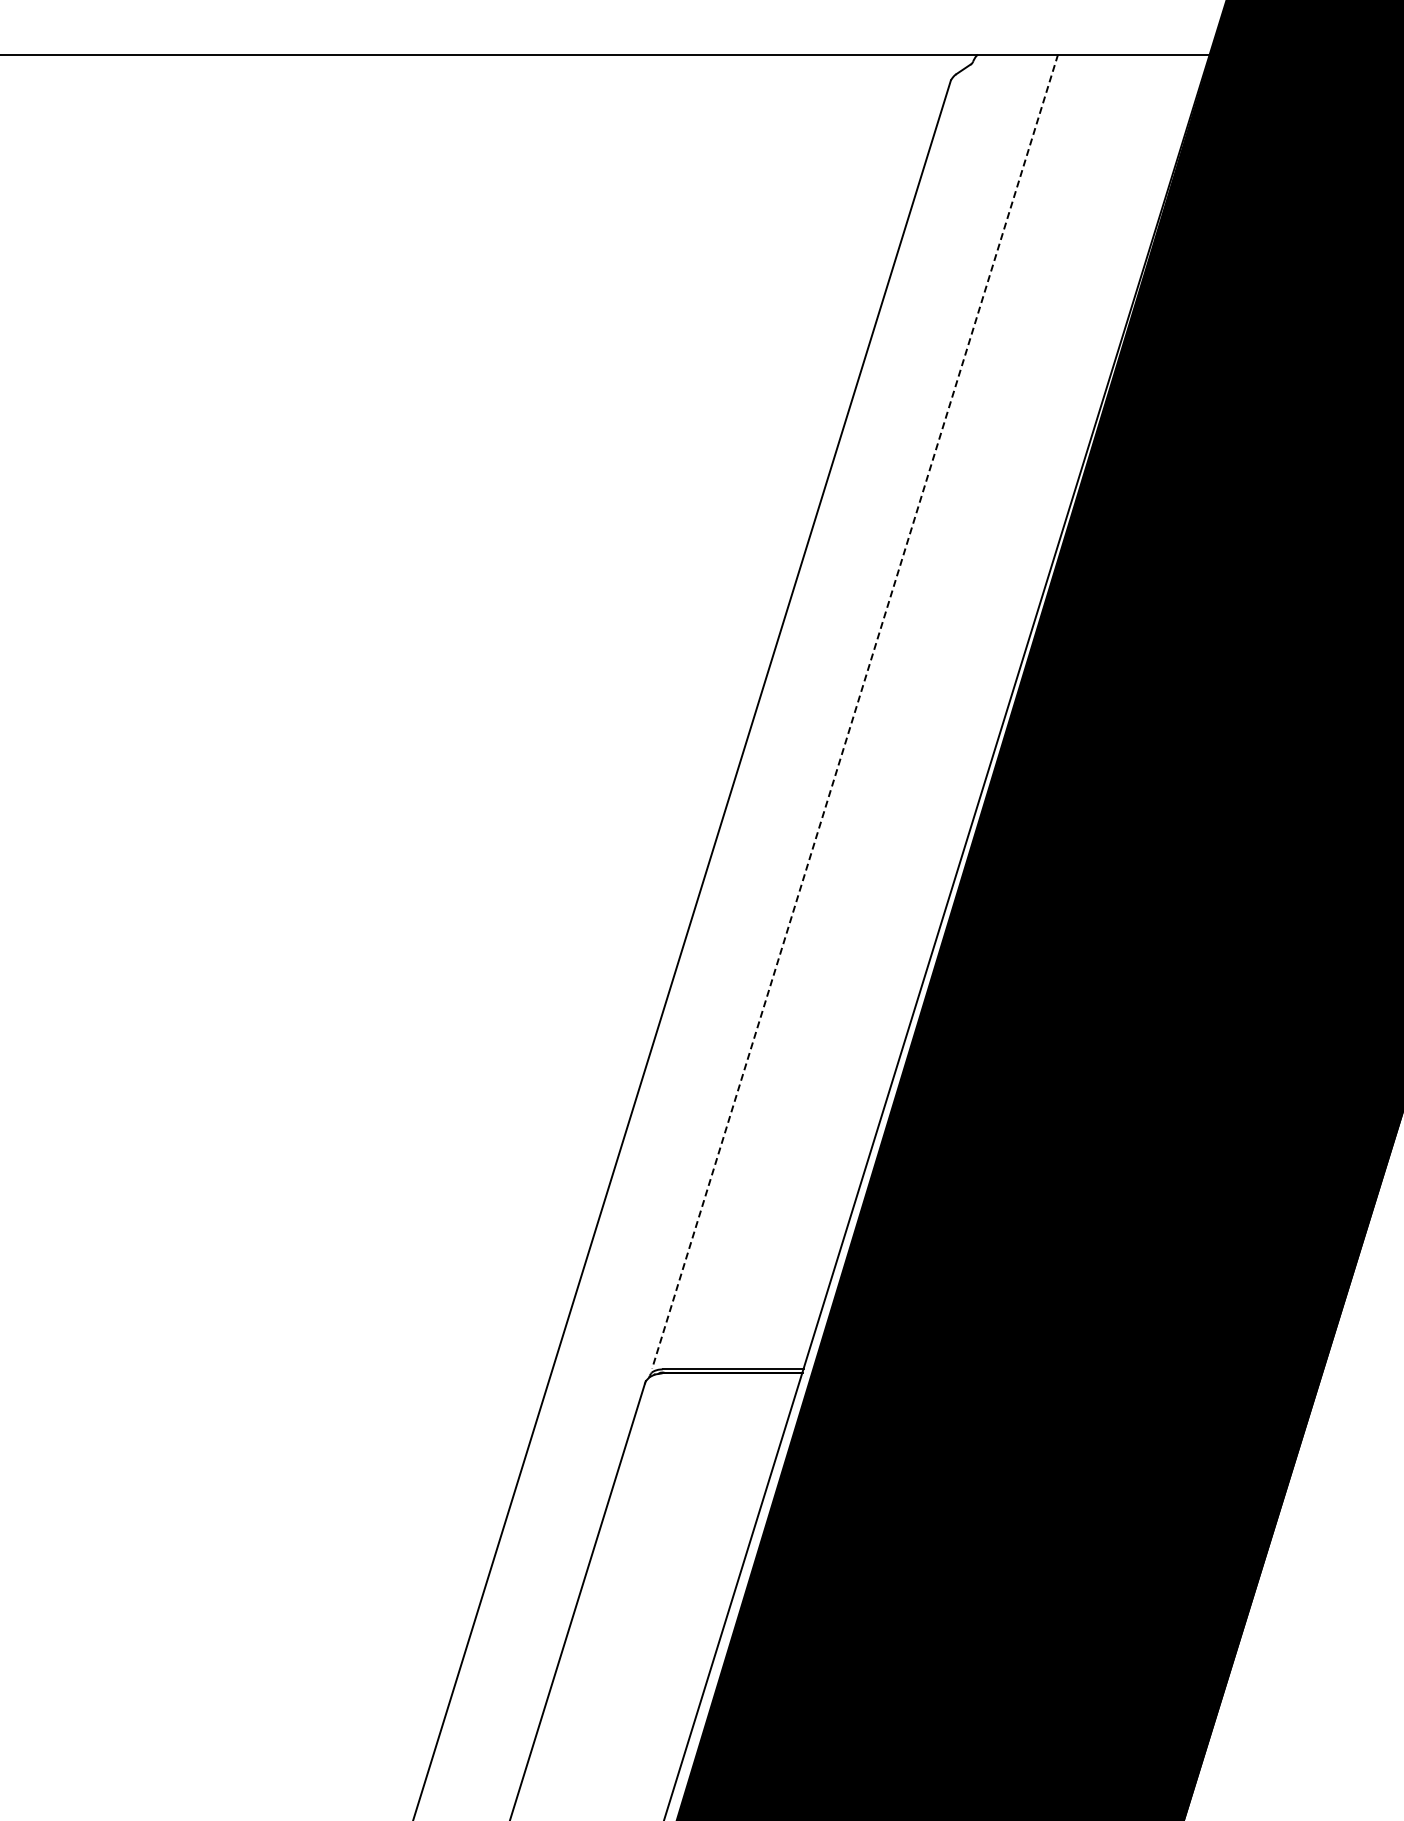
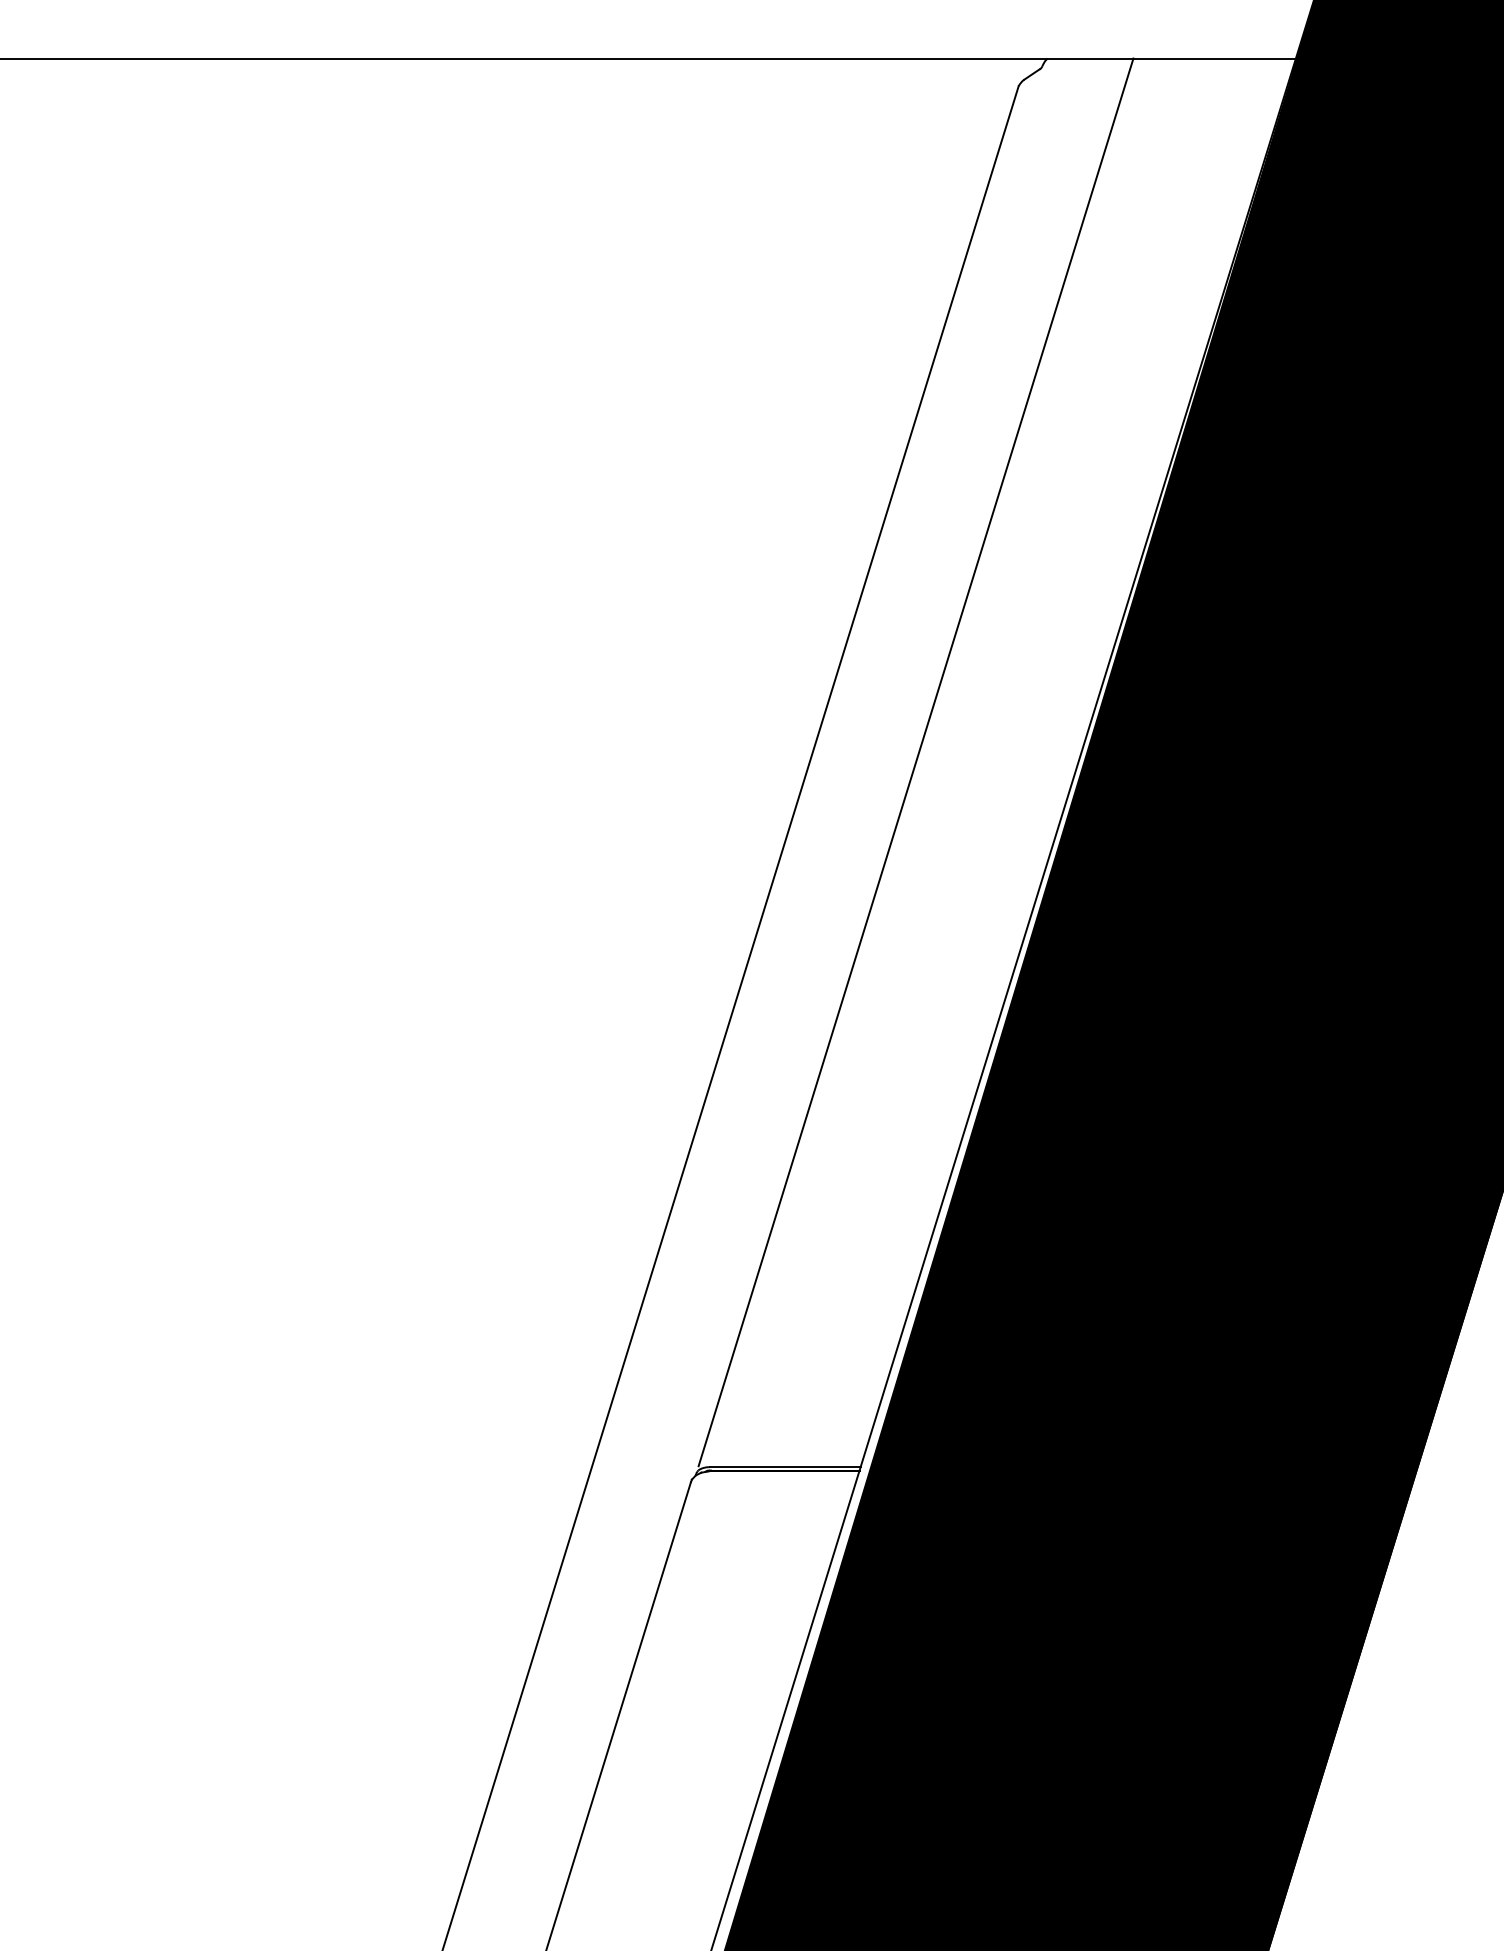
line: (855, 711) -> (916, 762), dashed -> solid

